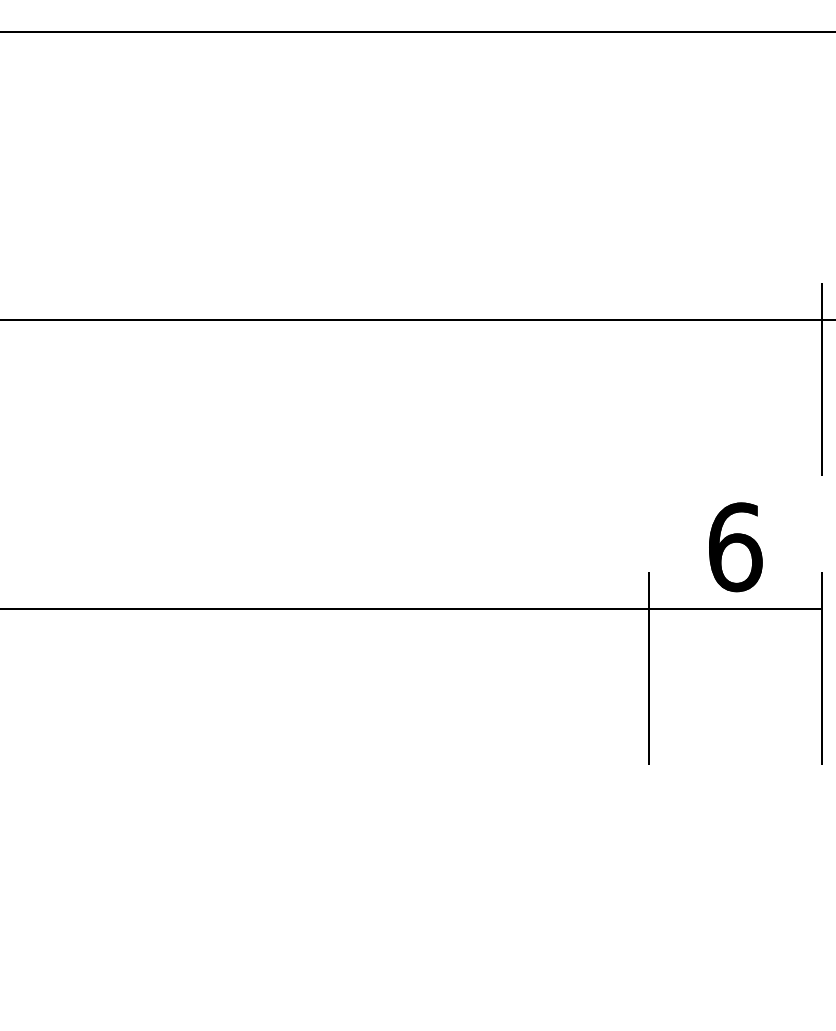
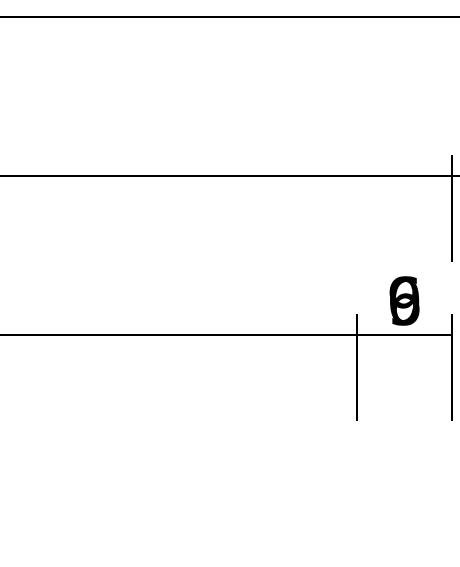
text: (735, 546) -> (404, 300), 6 -> 9

